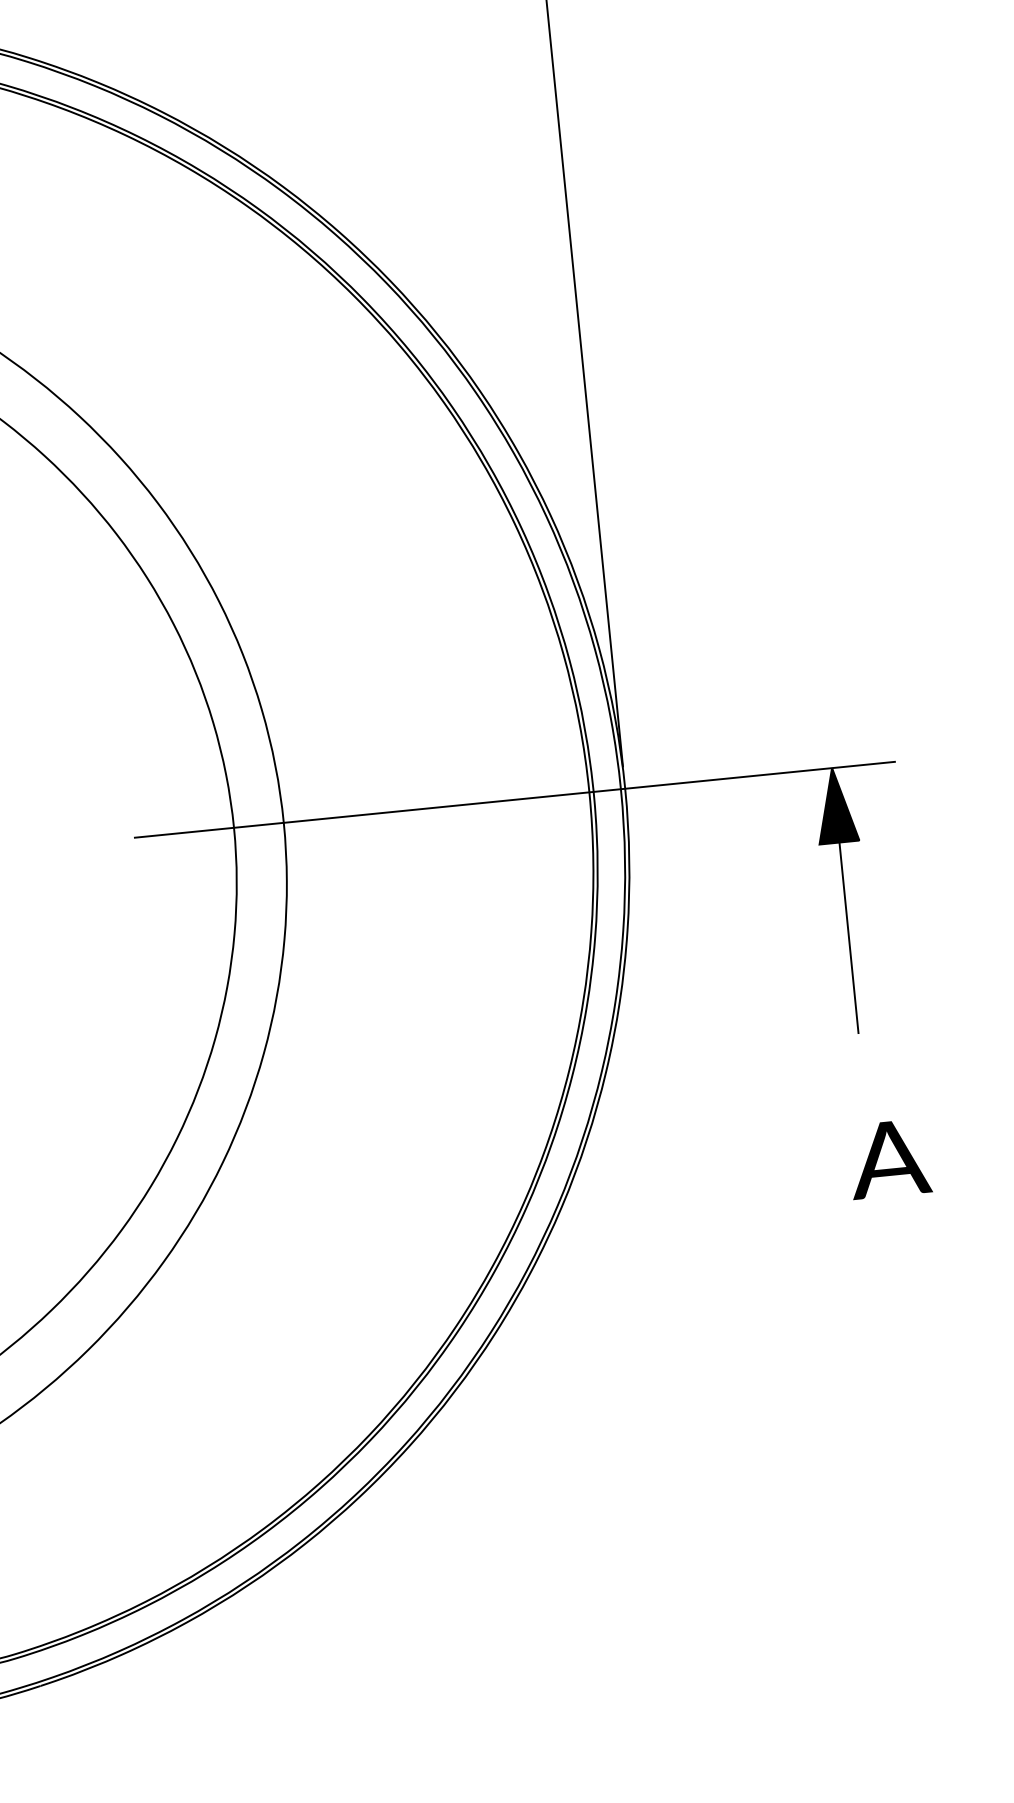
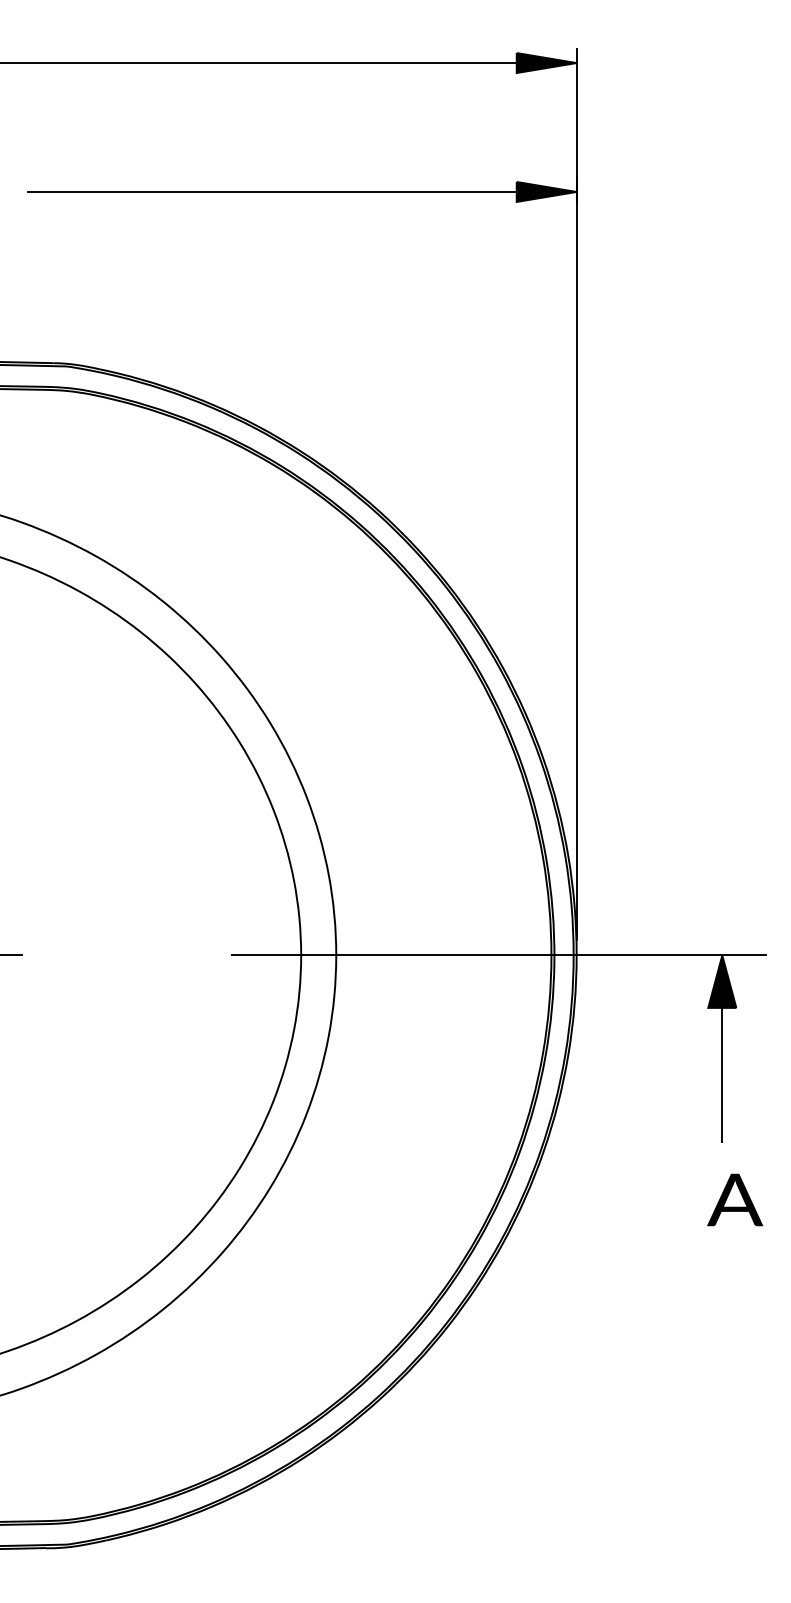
text: (889, 1158) -> (735, 1199), moved

